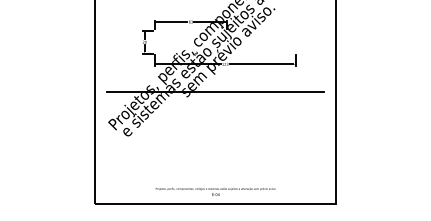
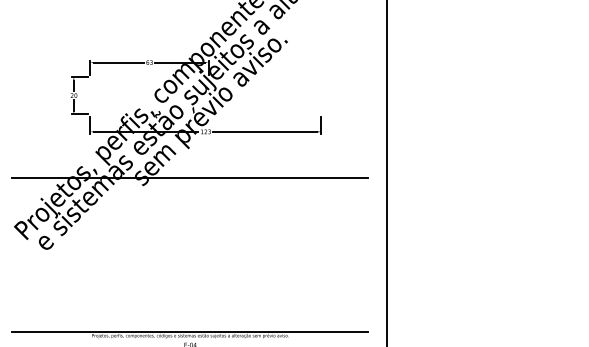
line: (215, 186) -> (189, 331), added

